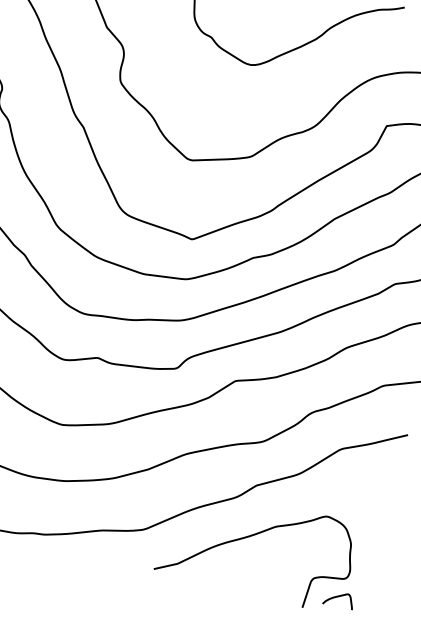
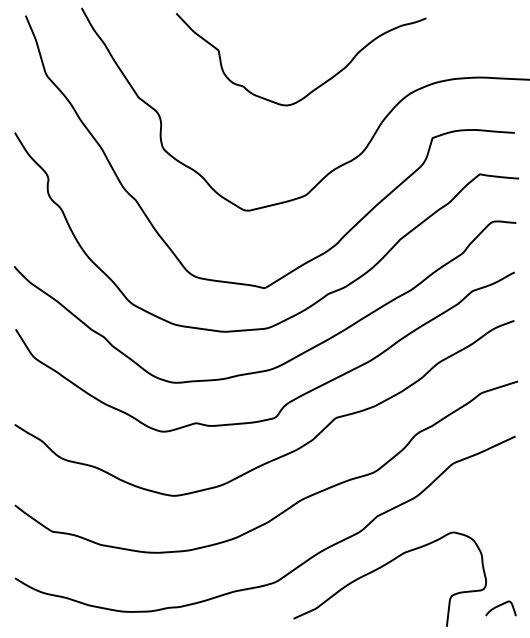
curve: (338, 597) -> (500, 606), moved

